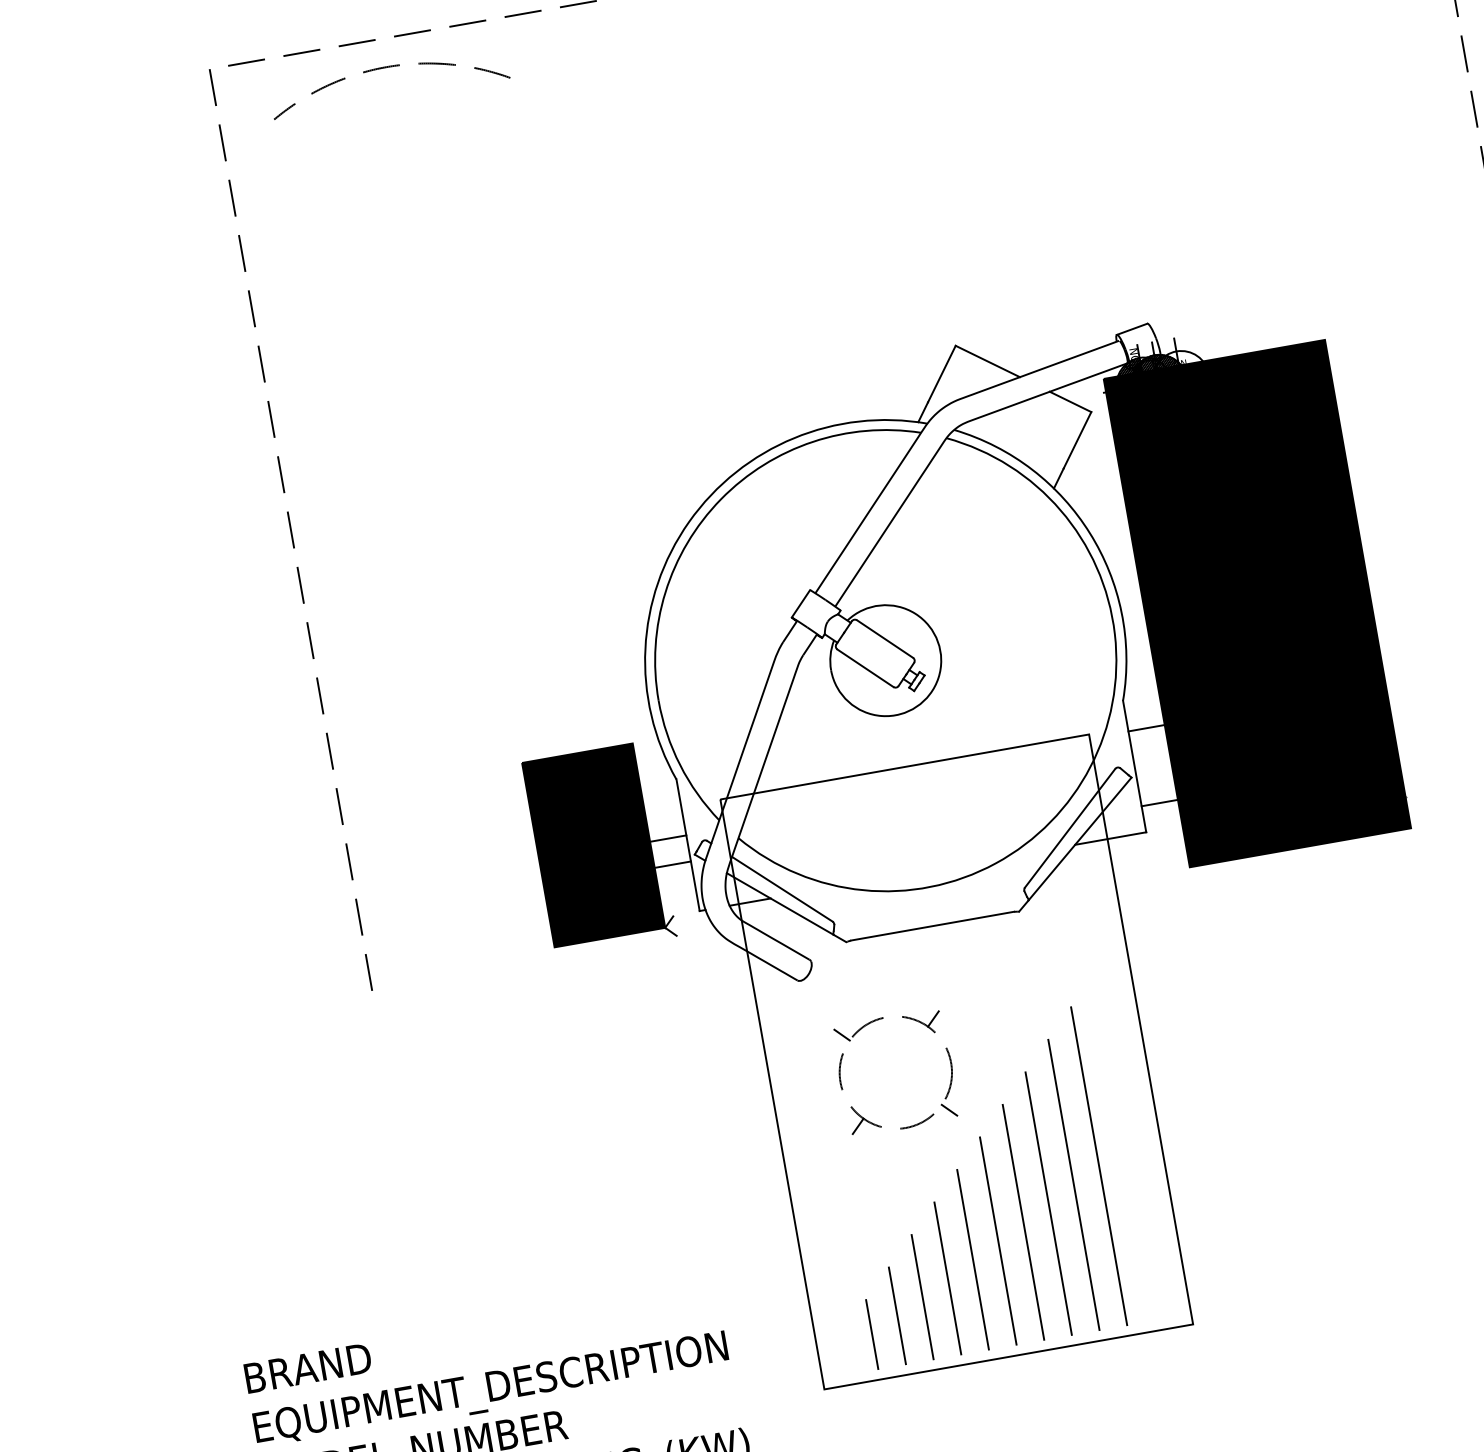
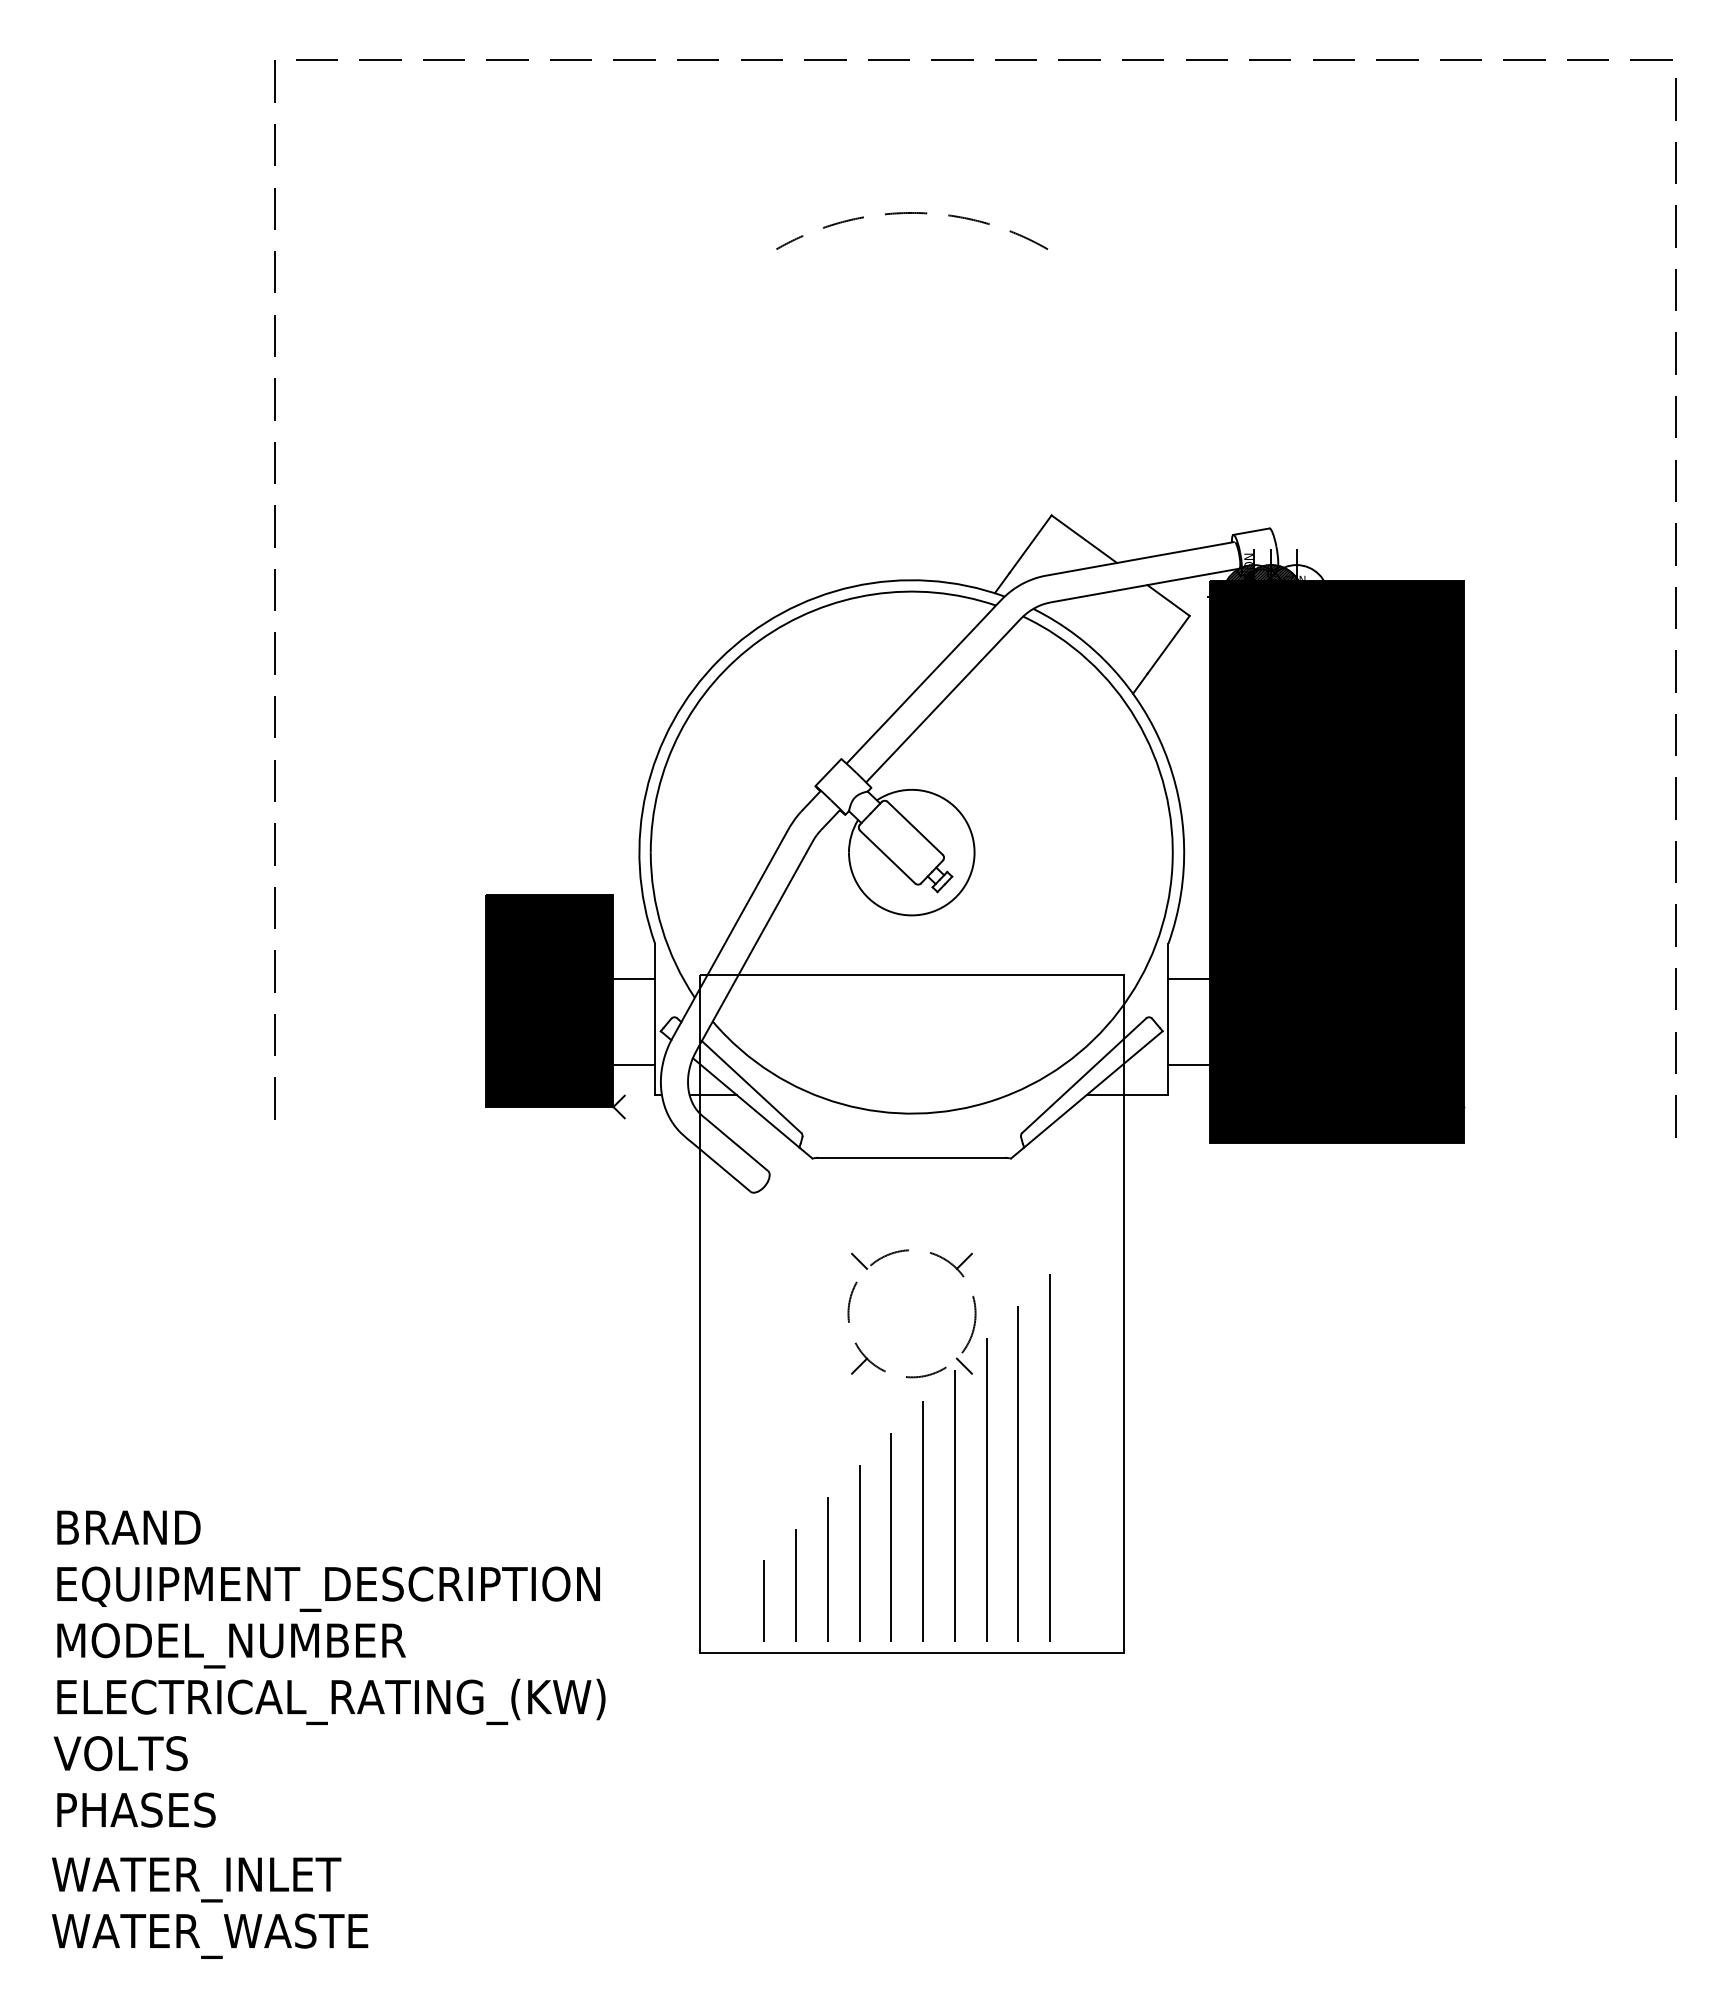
arc: (387, 67) -> (912, 213), moved
line: (668, 838) -> (634, 1065), moved
line: (673, 864) -> (634, 979), moved
part: (840, 1074) -> (850, 1304), moved

